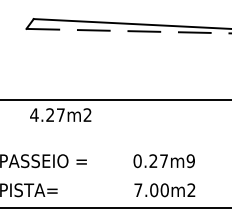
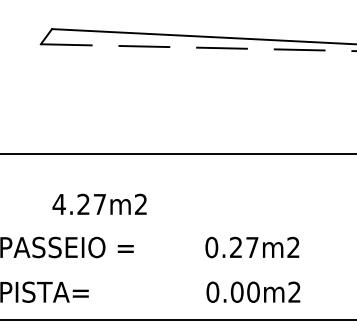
text: (60, 114) -> (99, 203), moved
text: (190, 161) -> (293, 248), 0.27m9 -> 0.27m2
text: (138, 190) -> (213, 292), 7.00m2 -> 0.00m2

